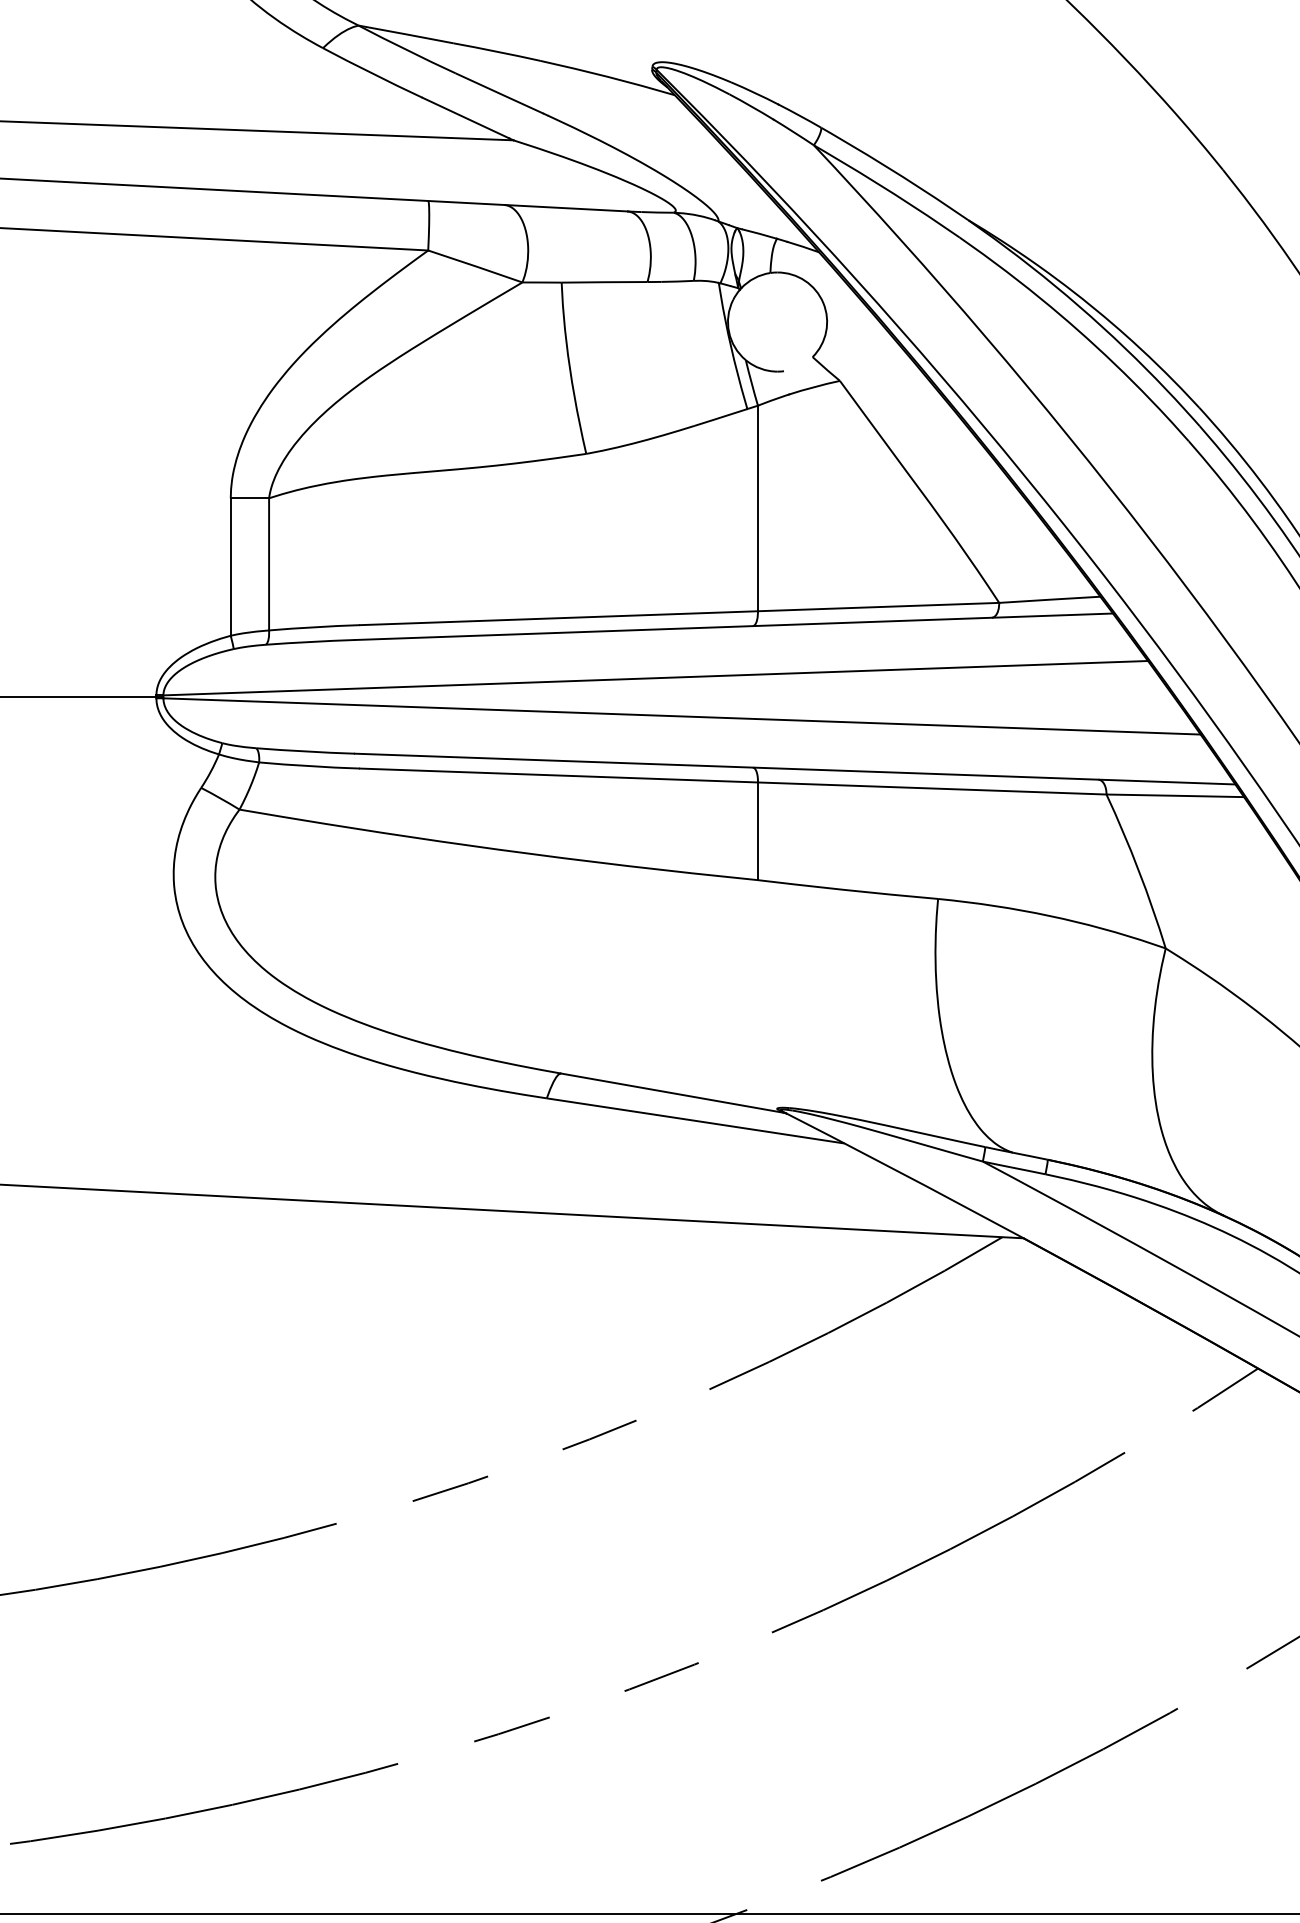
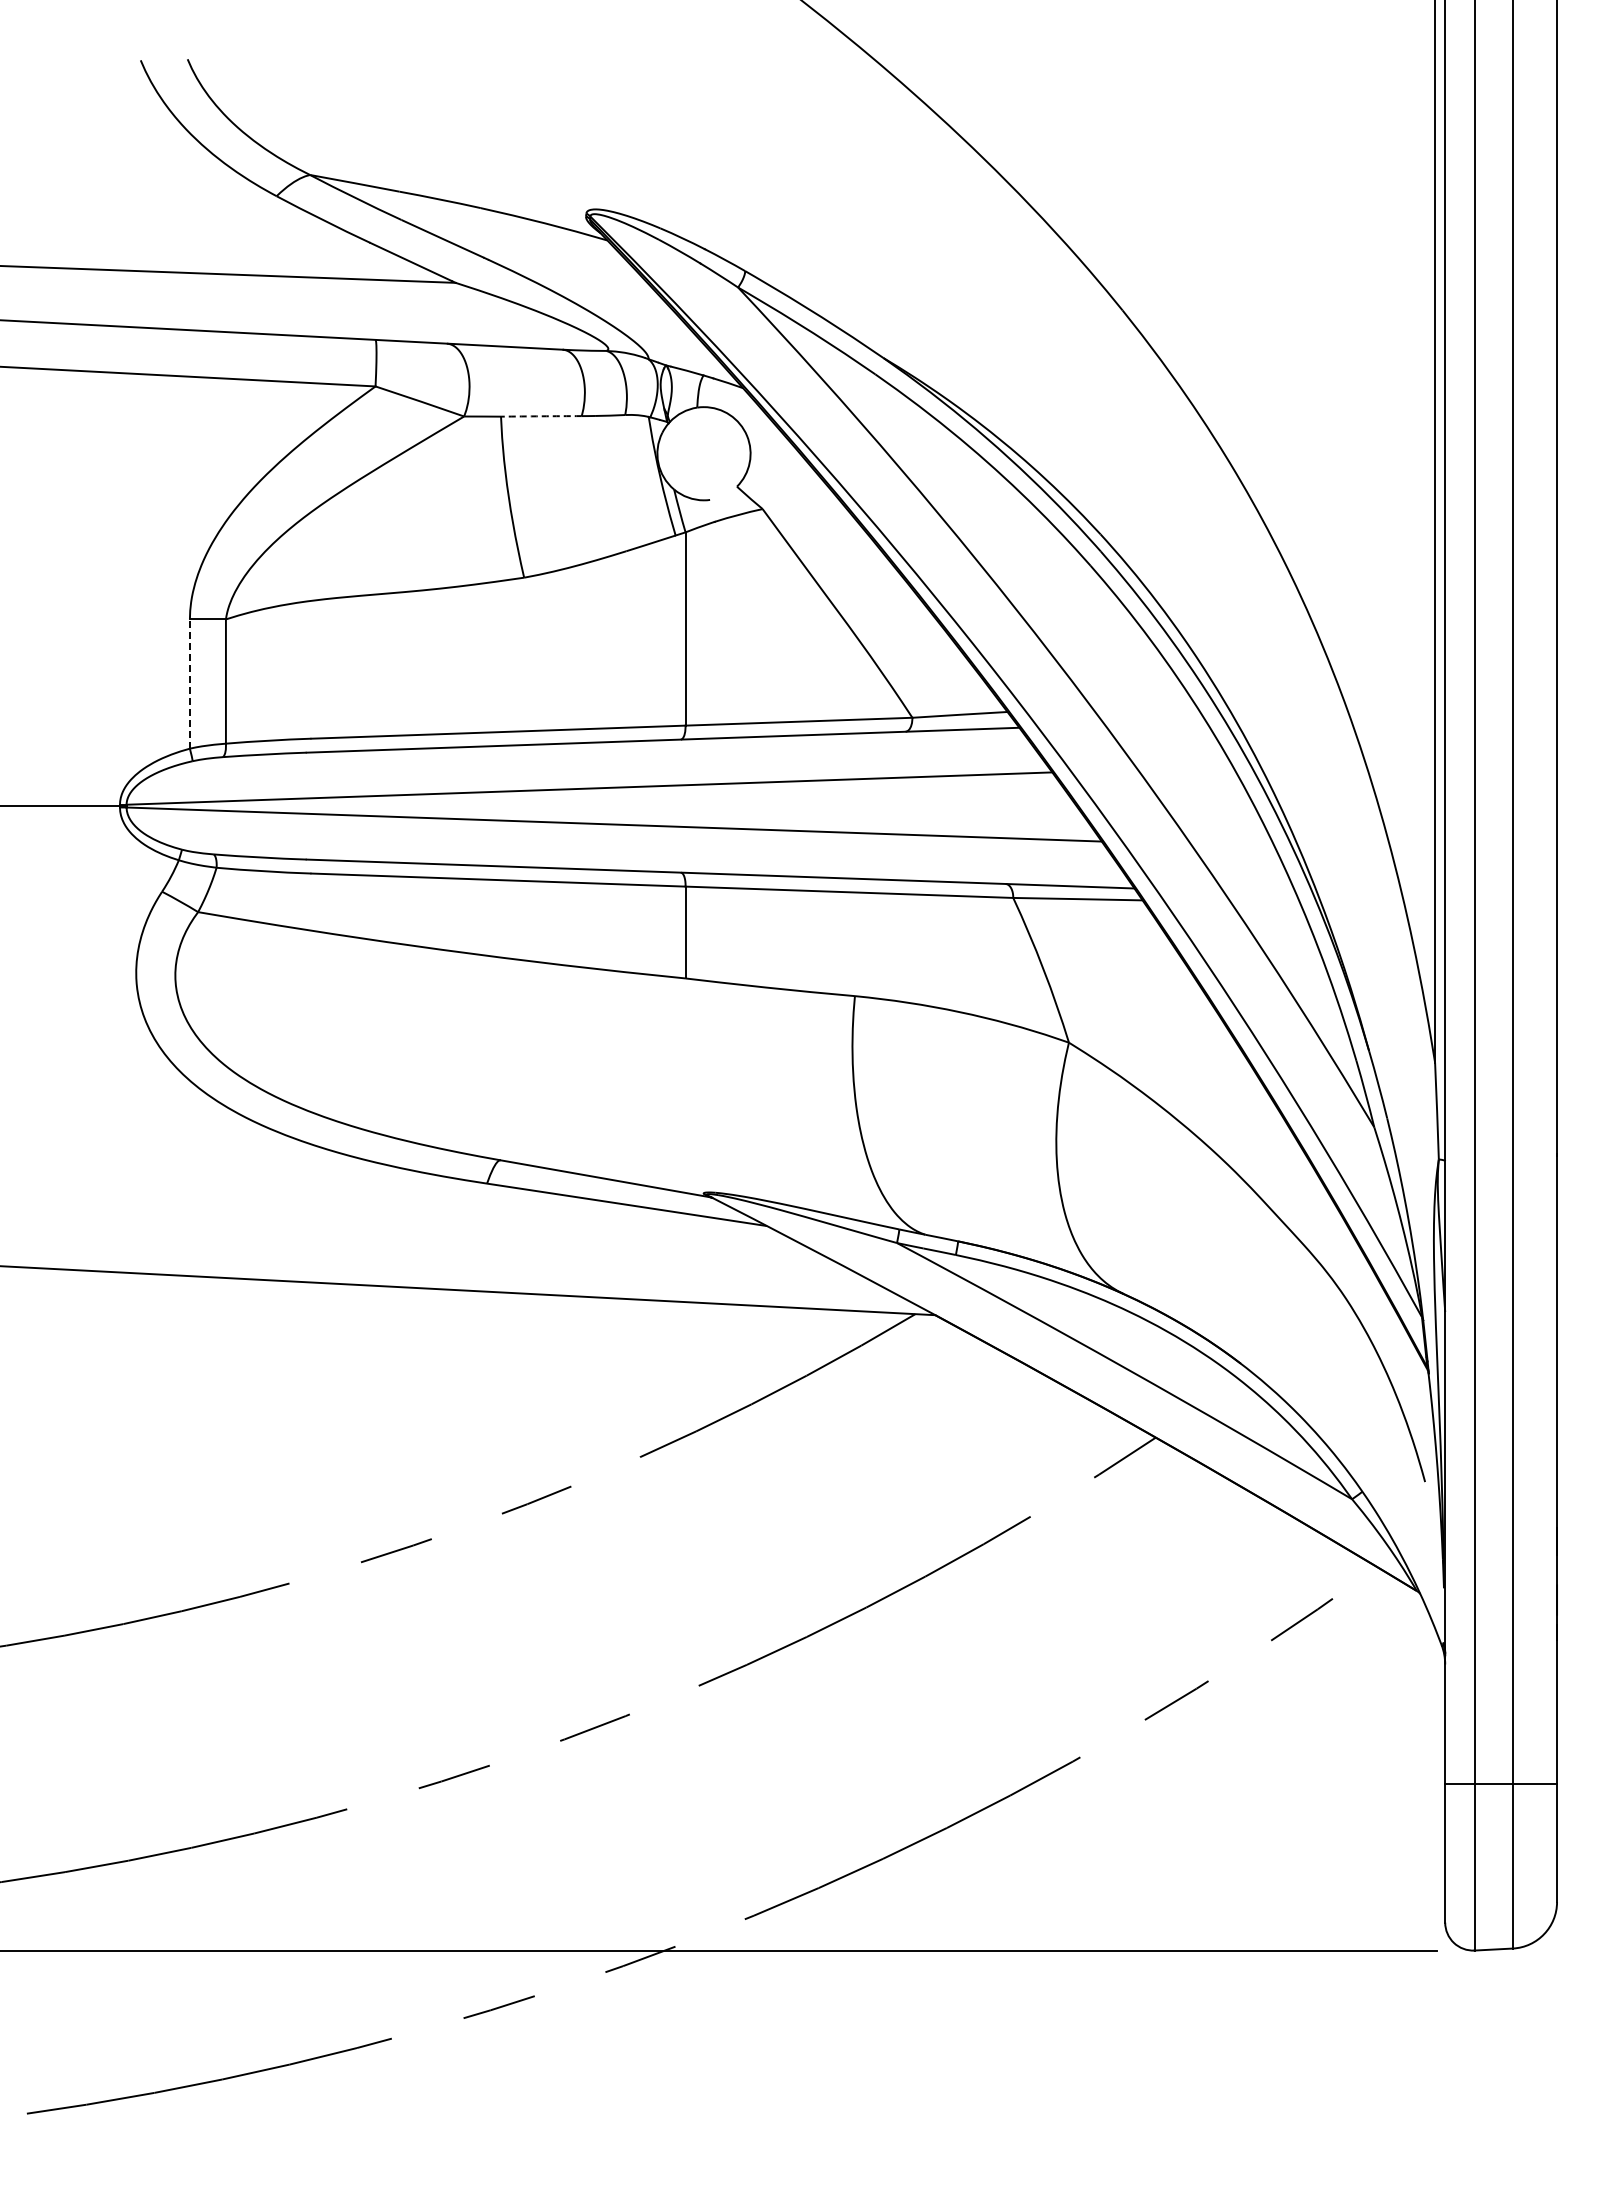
arc: (604, 282) -> (541, 416), solid -> dashed
line: (230, 567) -> (189, 684), solid -> dashed

